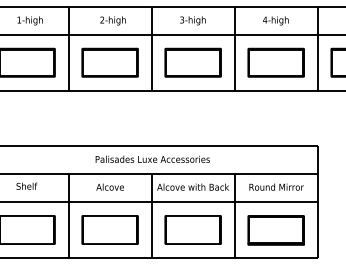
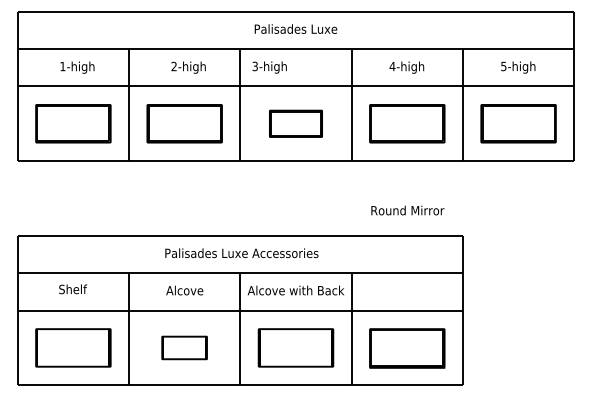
text: (192, 20) -> (269, 67), moved
part: (192, 62) -> (295, 123), size x0.7
text: (276, 187) -> (407, 210), moved
part: (110, 229) -> (184, 347), size x0.6

